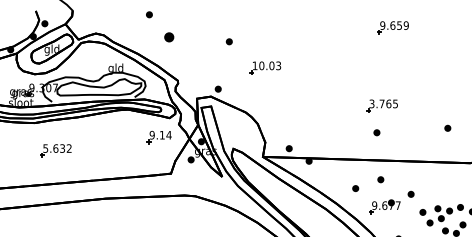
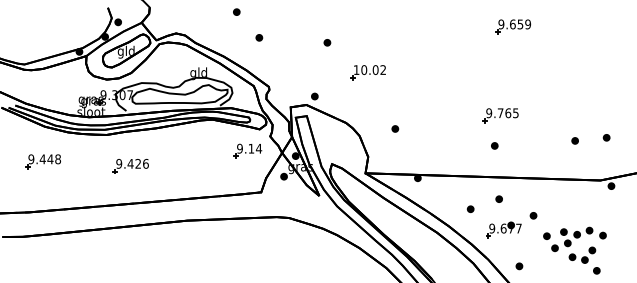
part: (169, 37) -> (259, 37), size x0.62
text: (278, 66) -> (383, 70), 10.03 -> 10.02
text: (372, 103) -> (489, 112), 3.765 -> 9.765
text: (57, 148) -> (132, 163), 5.632 -> 9.426
part: (289, 148) -> (395, 128), moved

